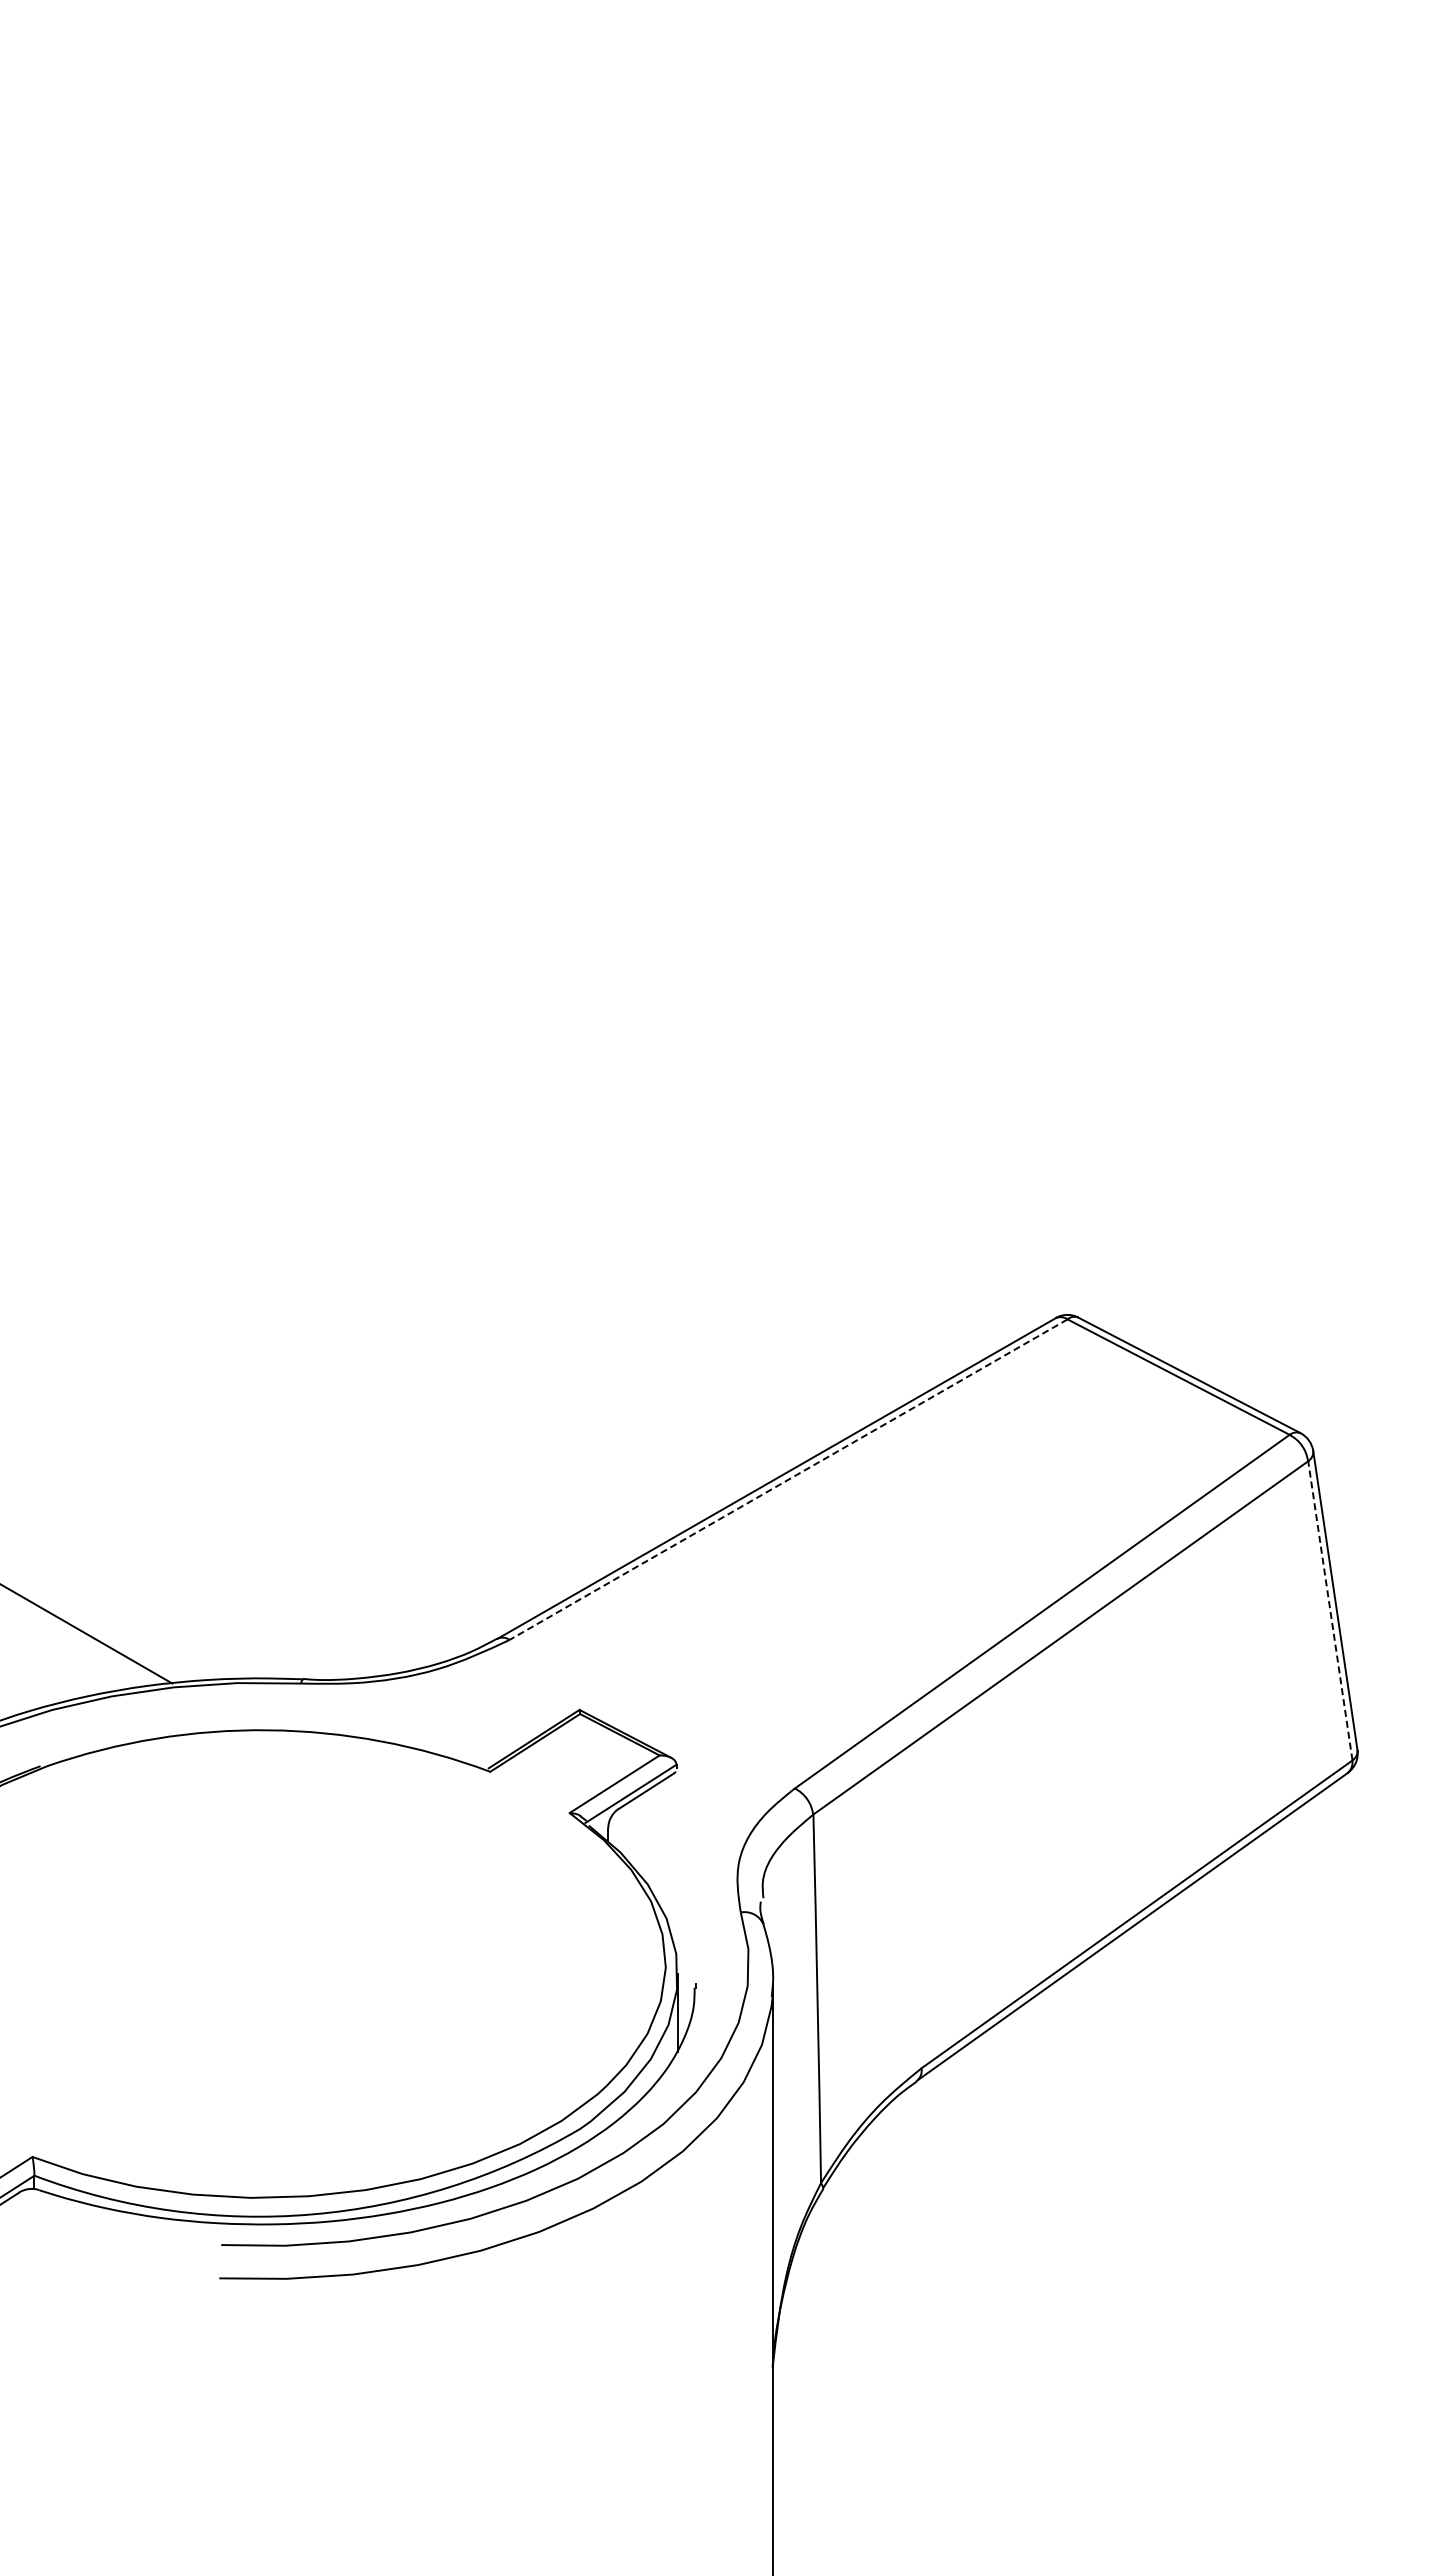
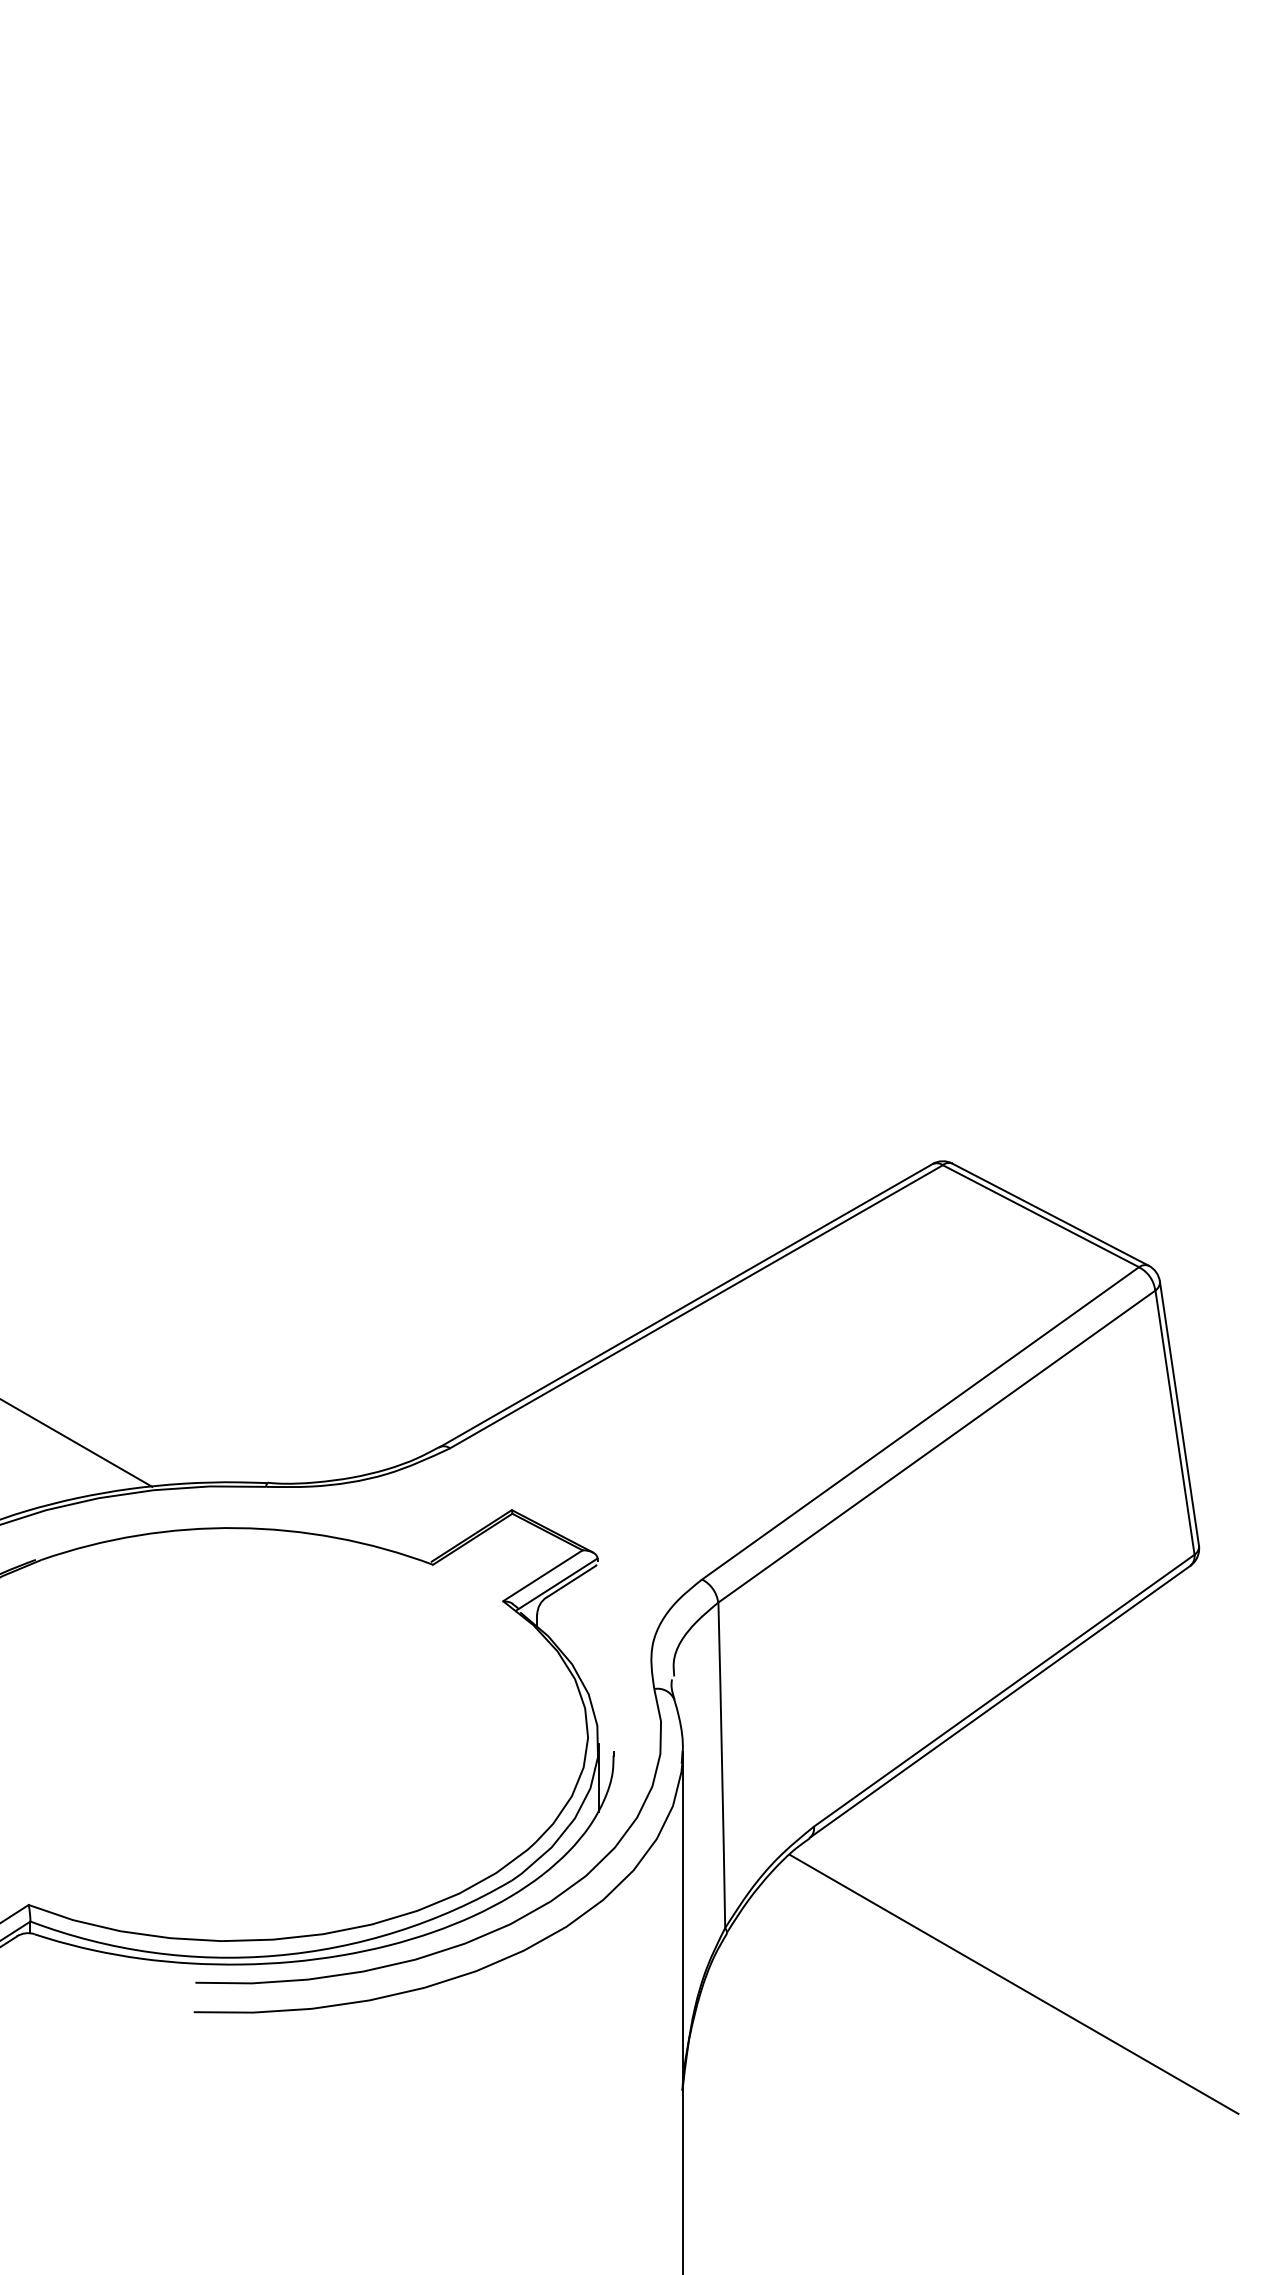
line: (788, 1479) -> (696, 1306), dashed -> solid
line: (1330, 1610) -> (1175, 1422), dashed -> solid
line: (1148, 2246) -> (1014, 1984), added

